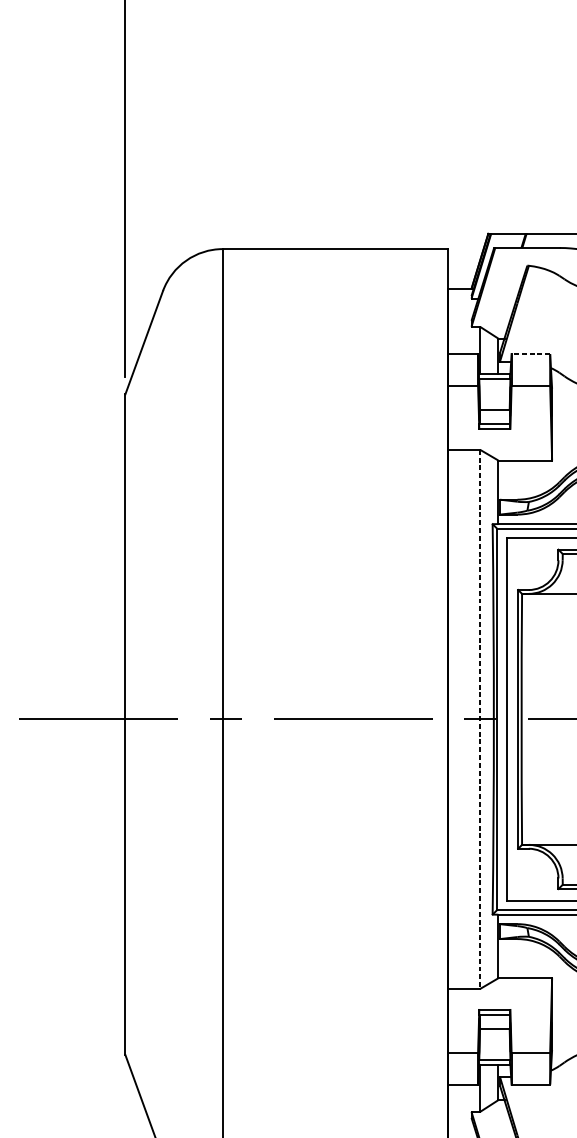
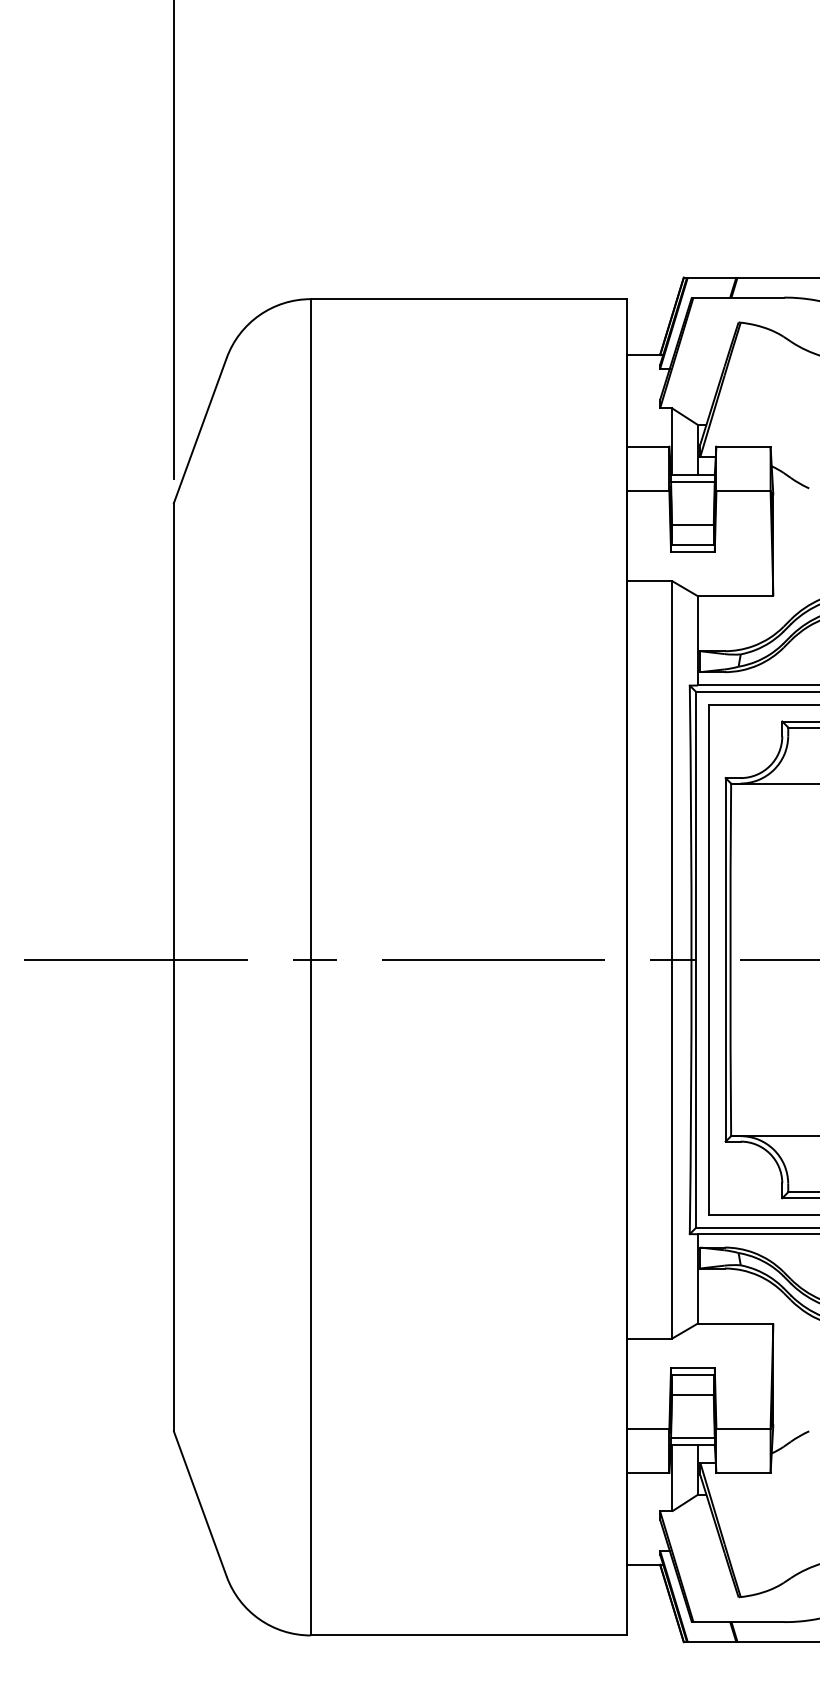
line: (530, 353) -> (743, 446), dashed -> solid
line: (480, 719) -> (672, 959), dashed -> solid

